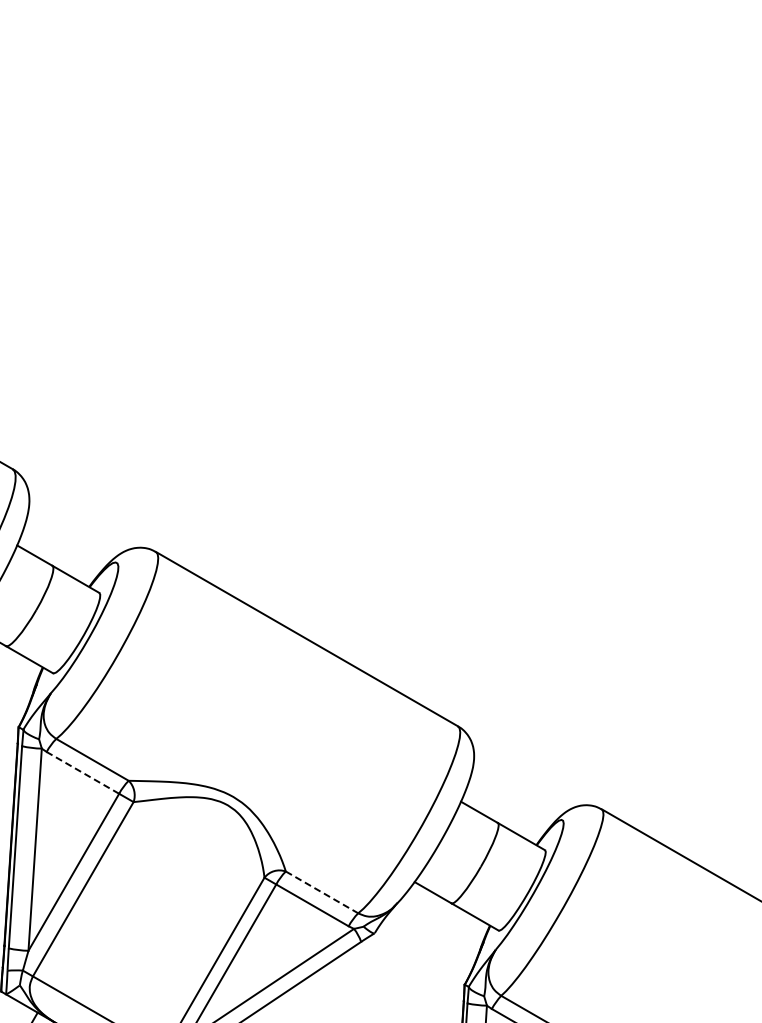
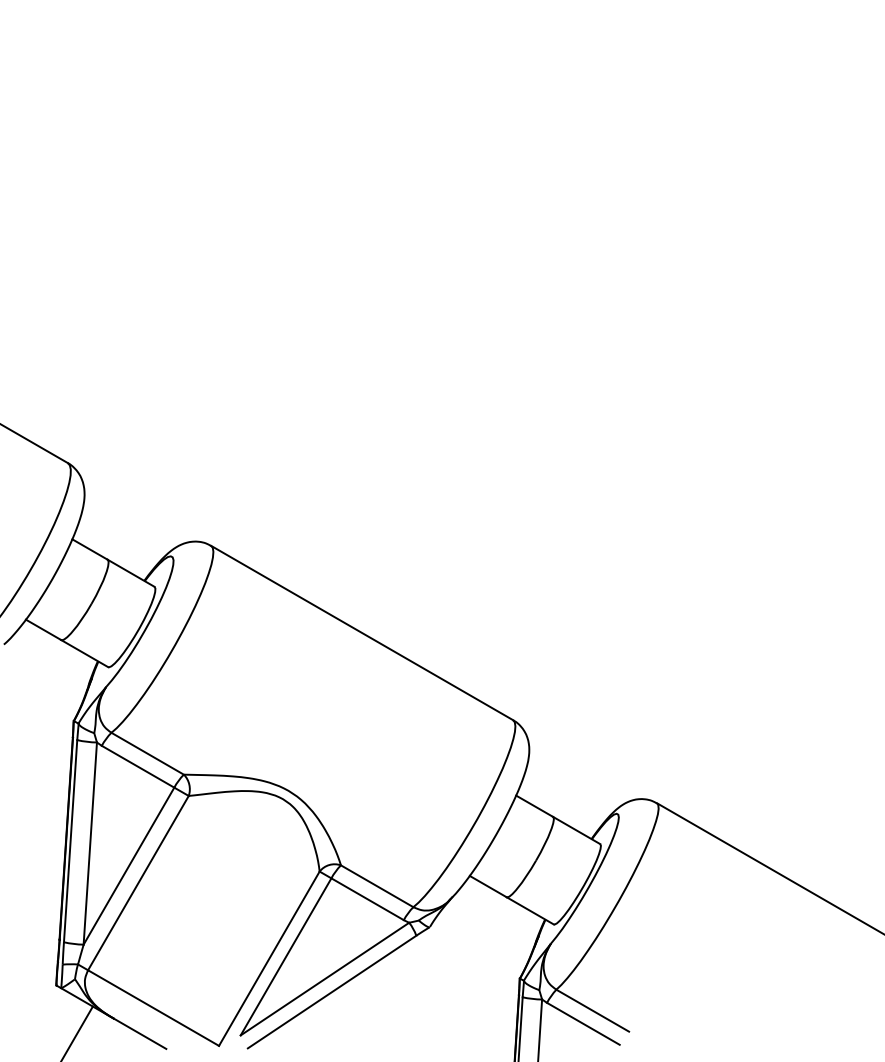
line: (83, 772) -> (138, 766), dashed -> solid
line: (322, 892) -> (377, 886), dashed -> solid

